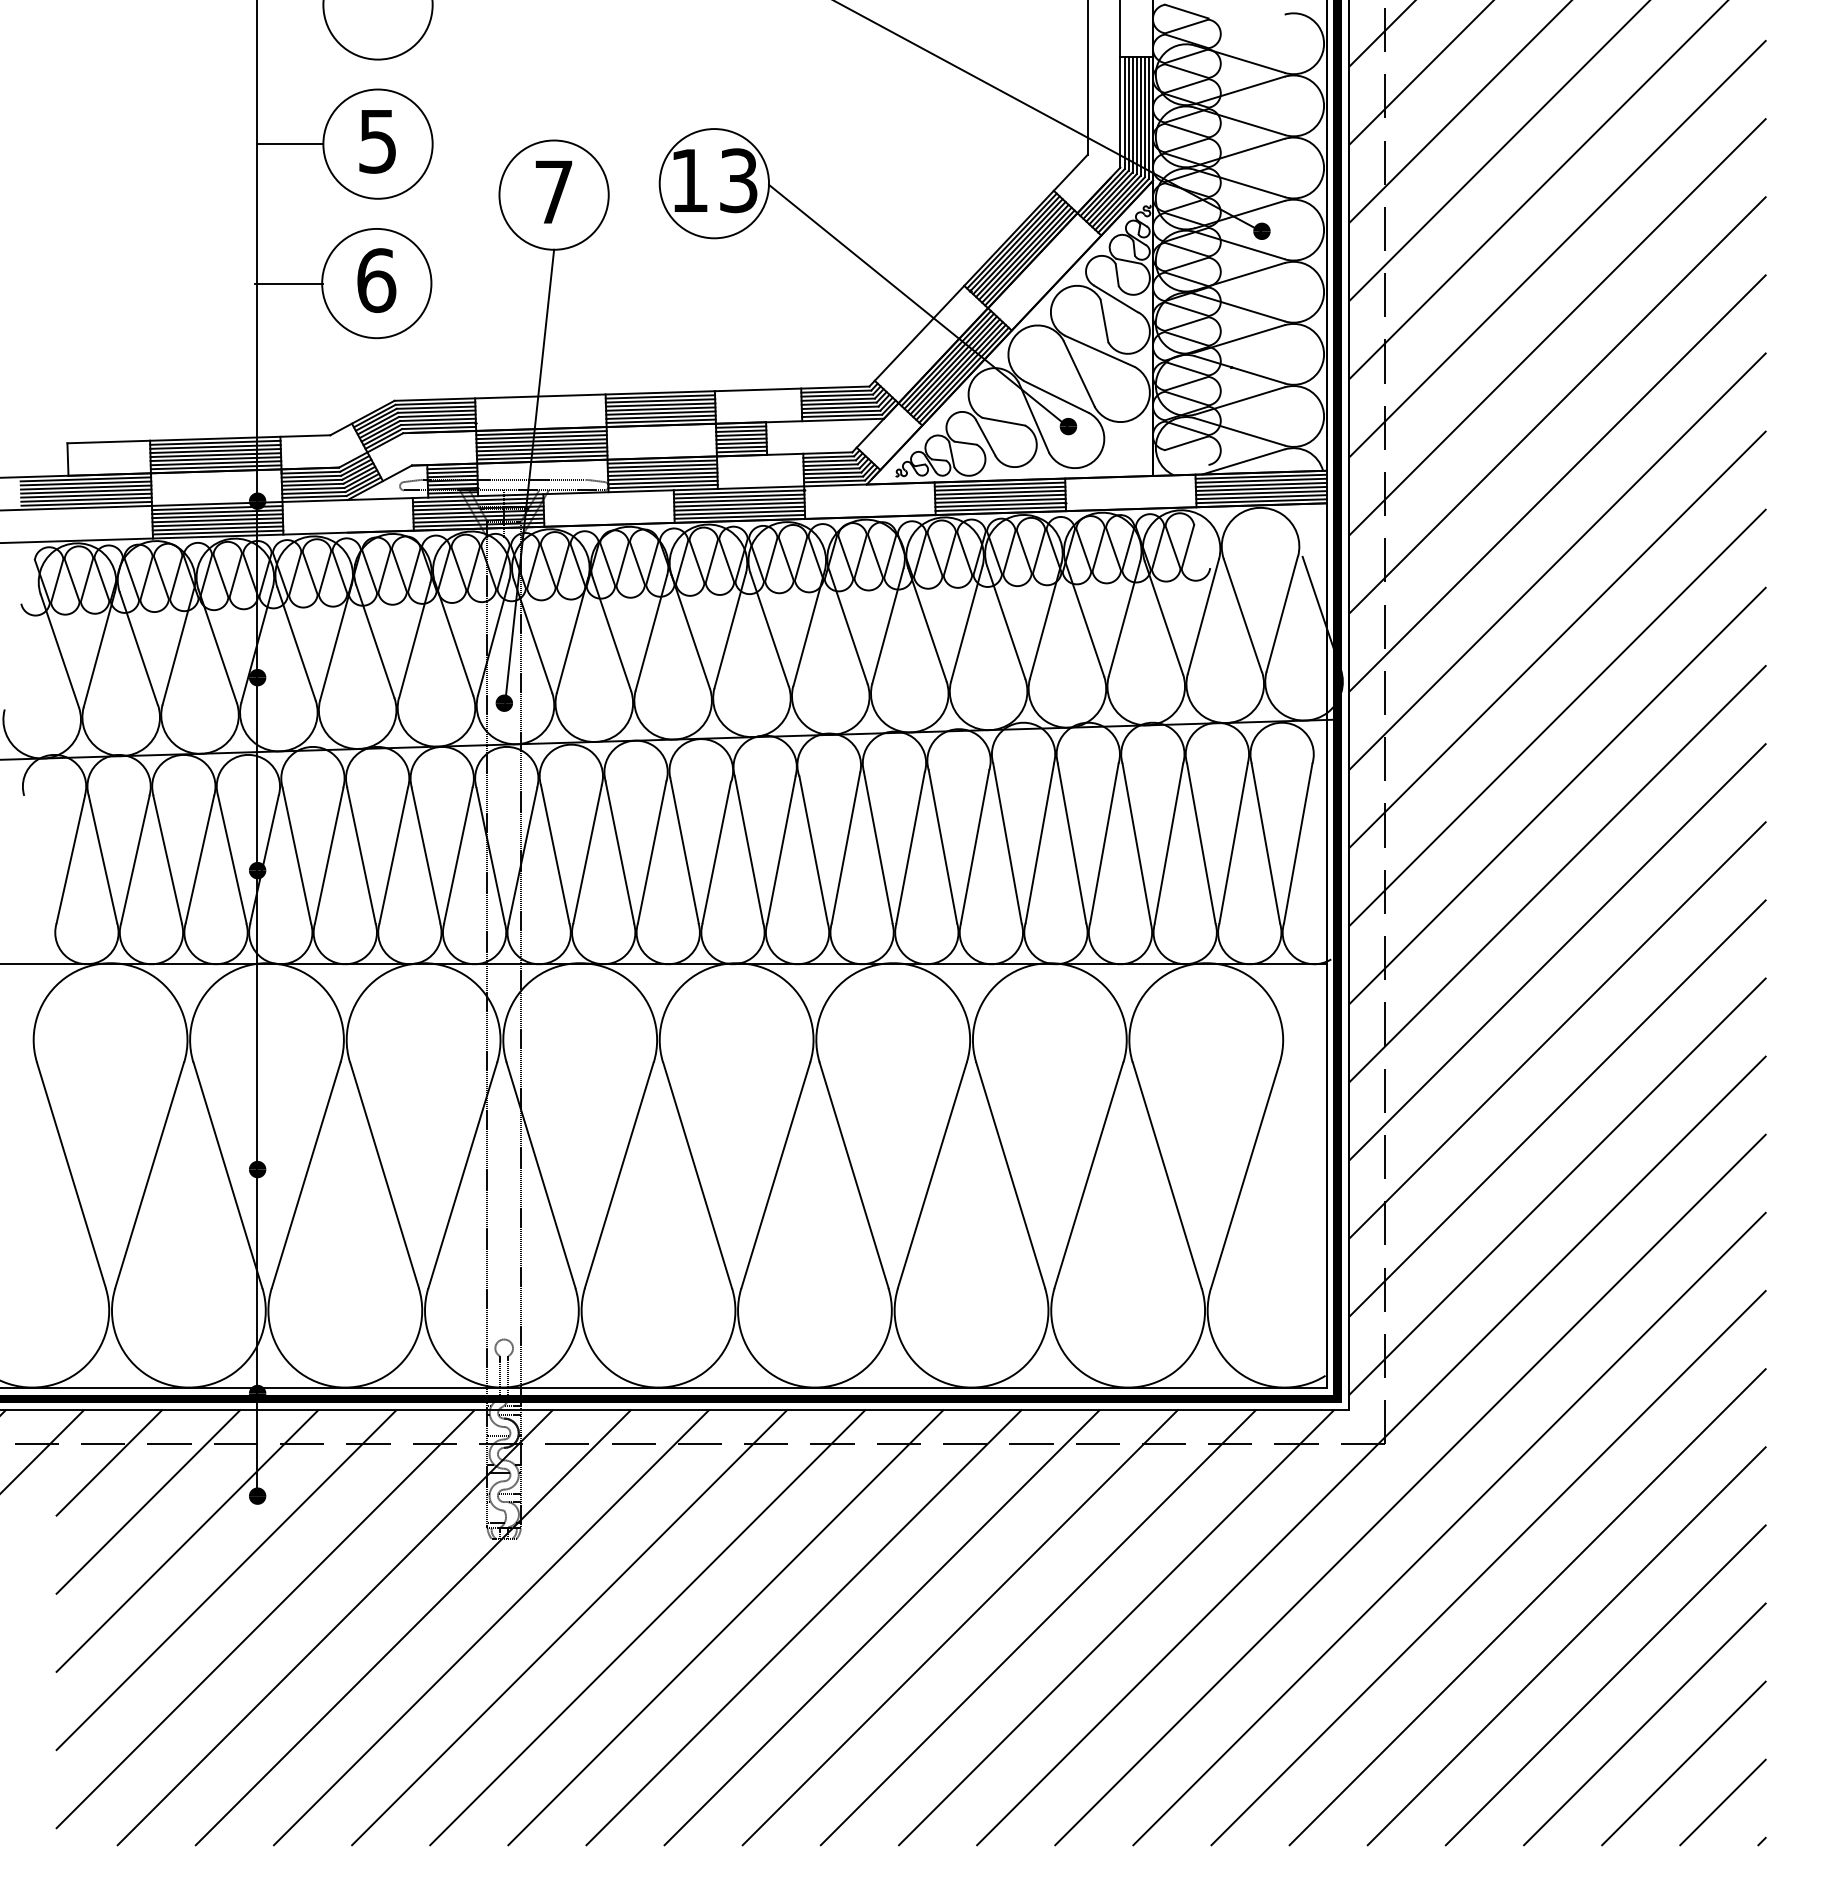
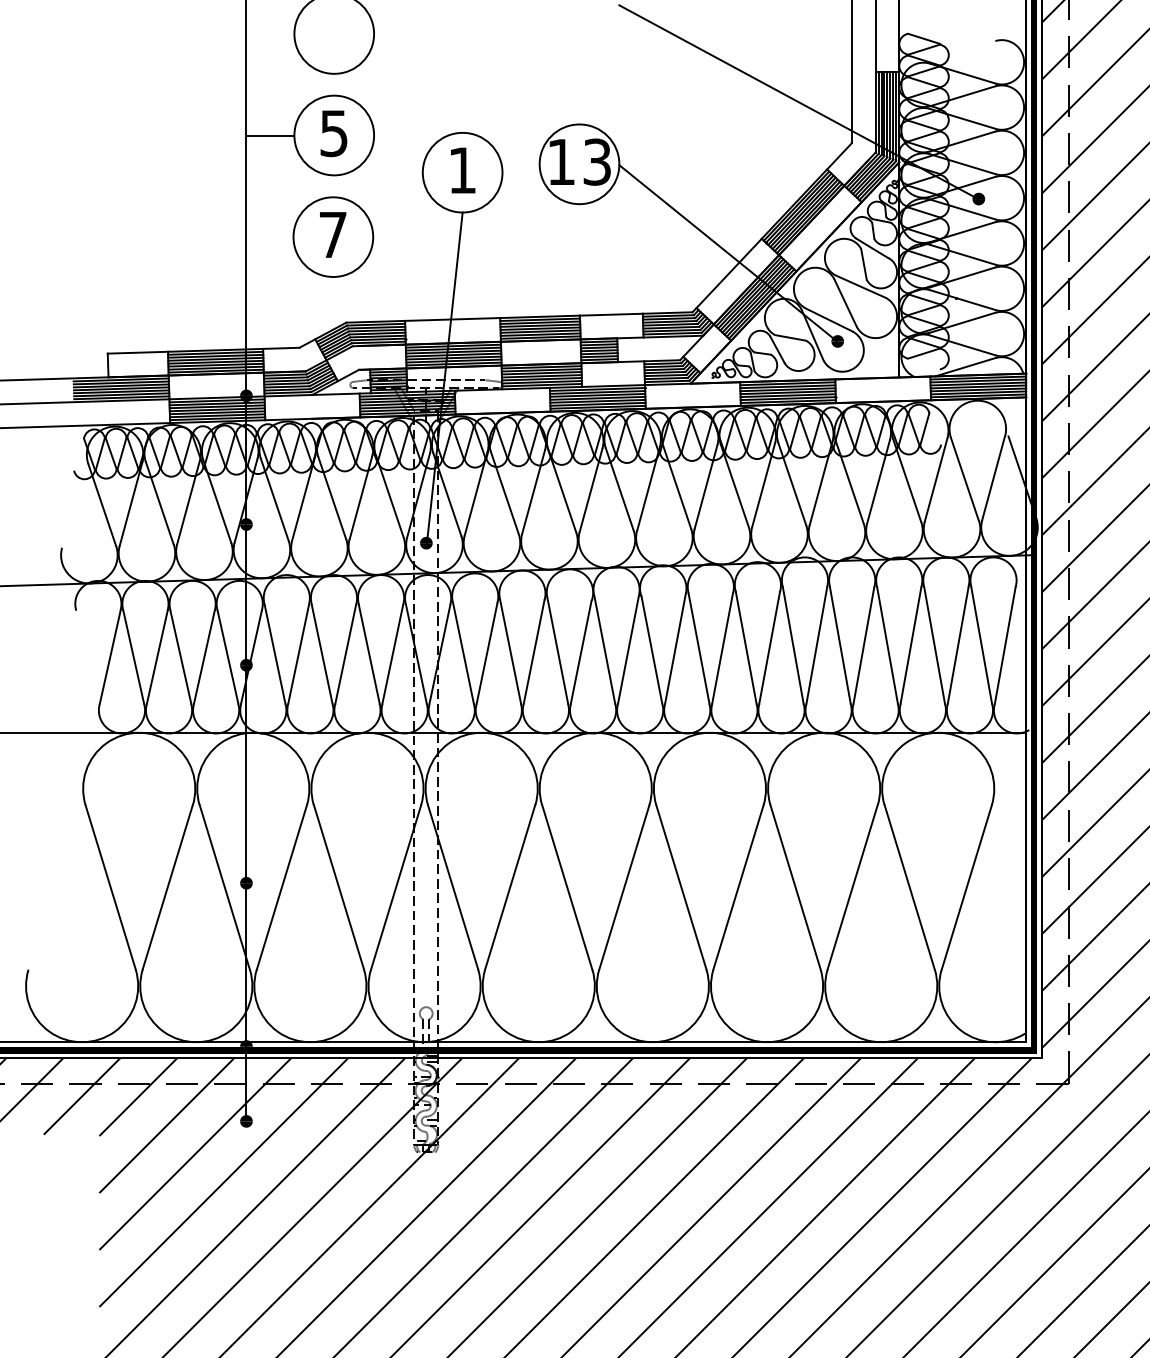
text: (553, 191) -> (462, 170), 7 -> 1
text: (376, 280) -> (333, 234), 6 -> 7
line: (289, 283) -> (269, 237), removed

